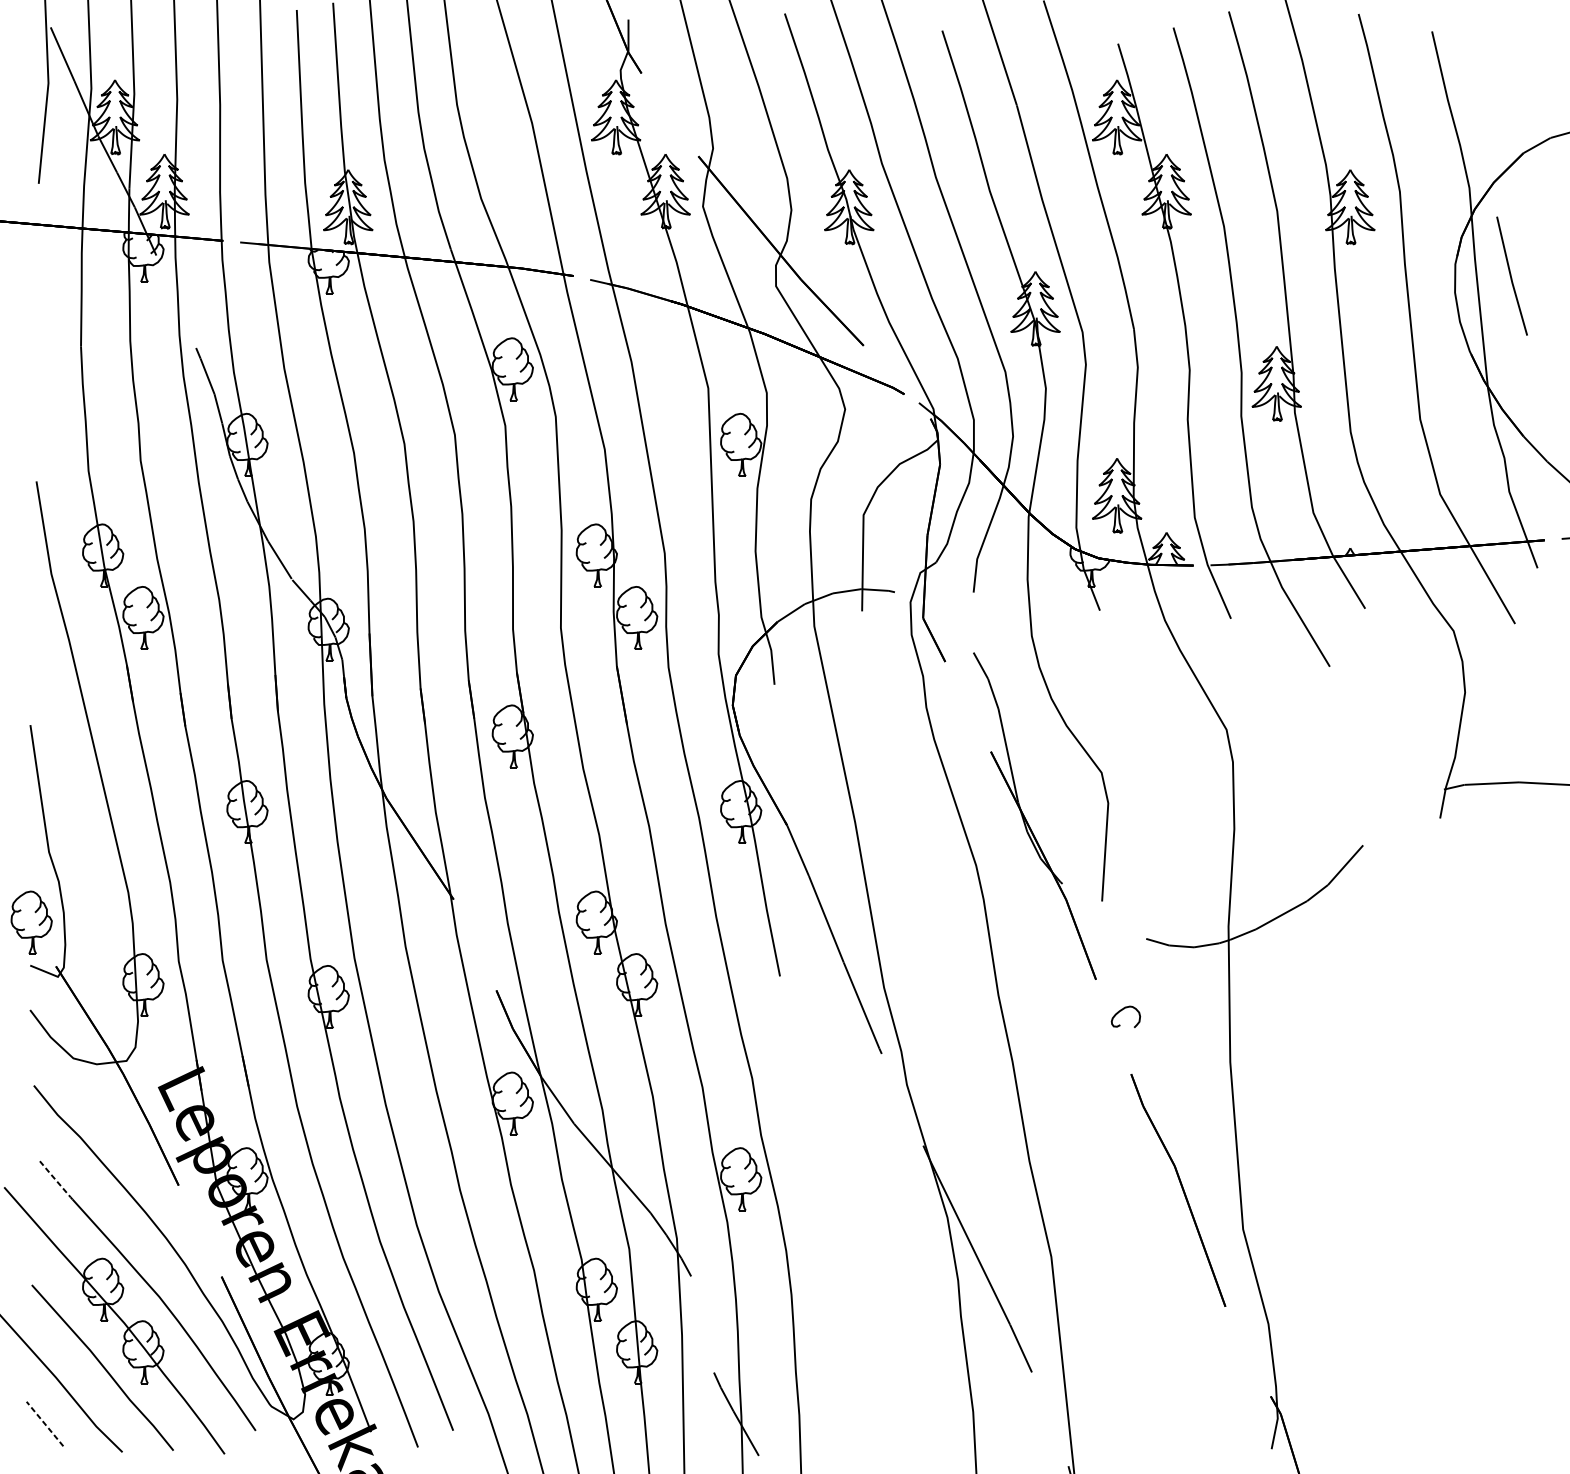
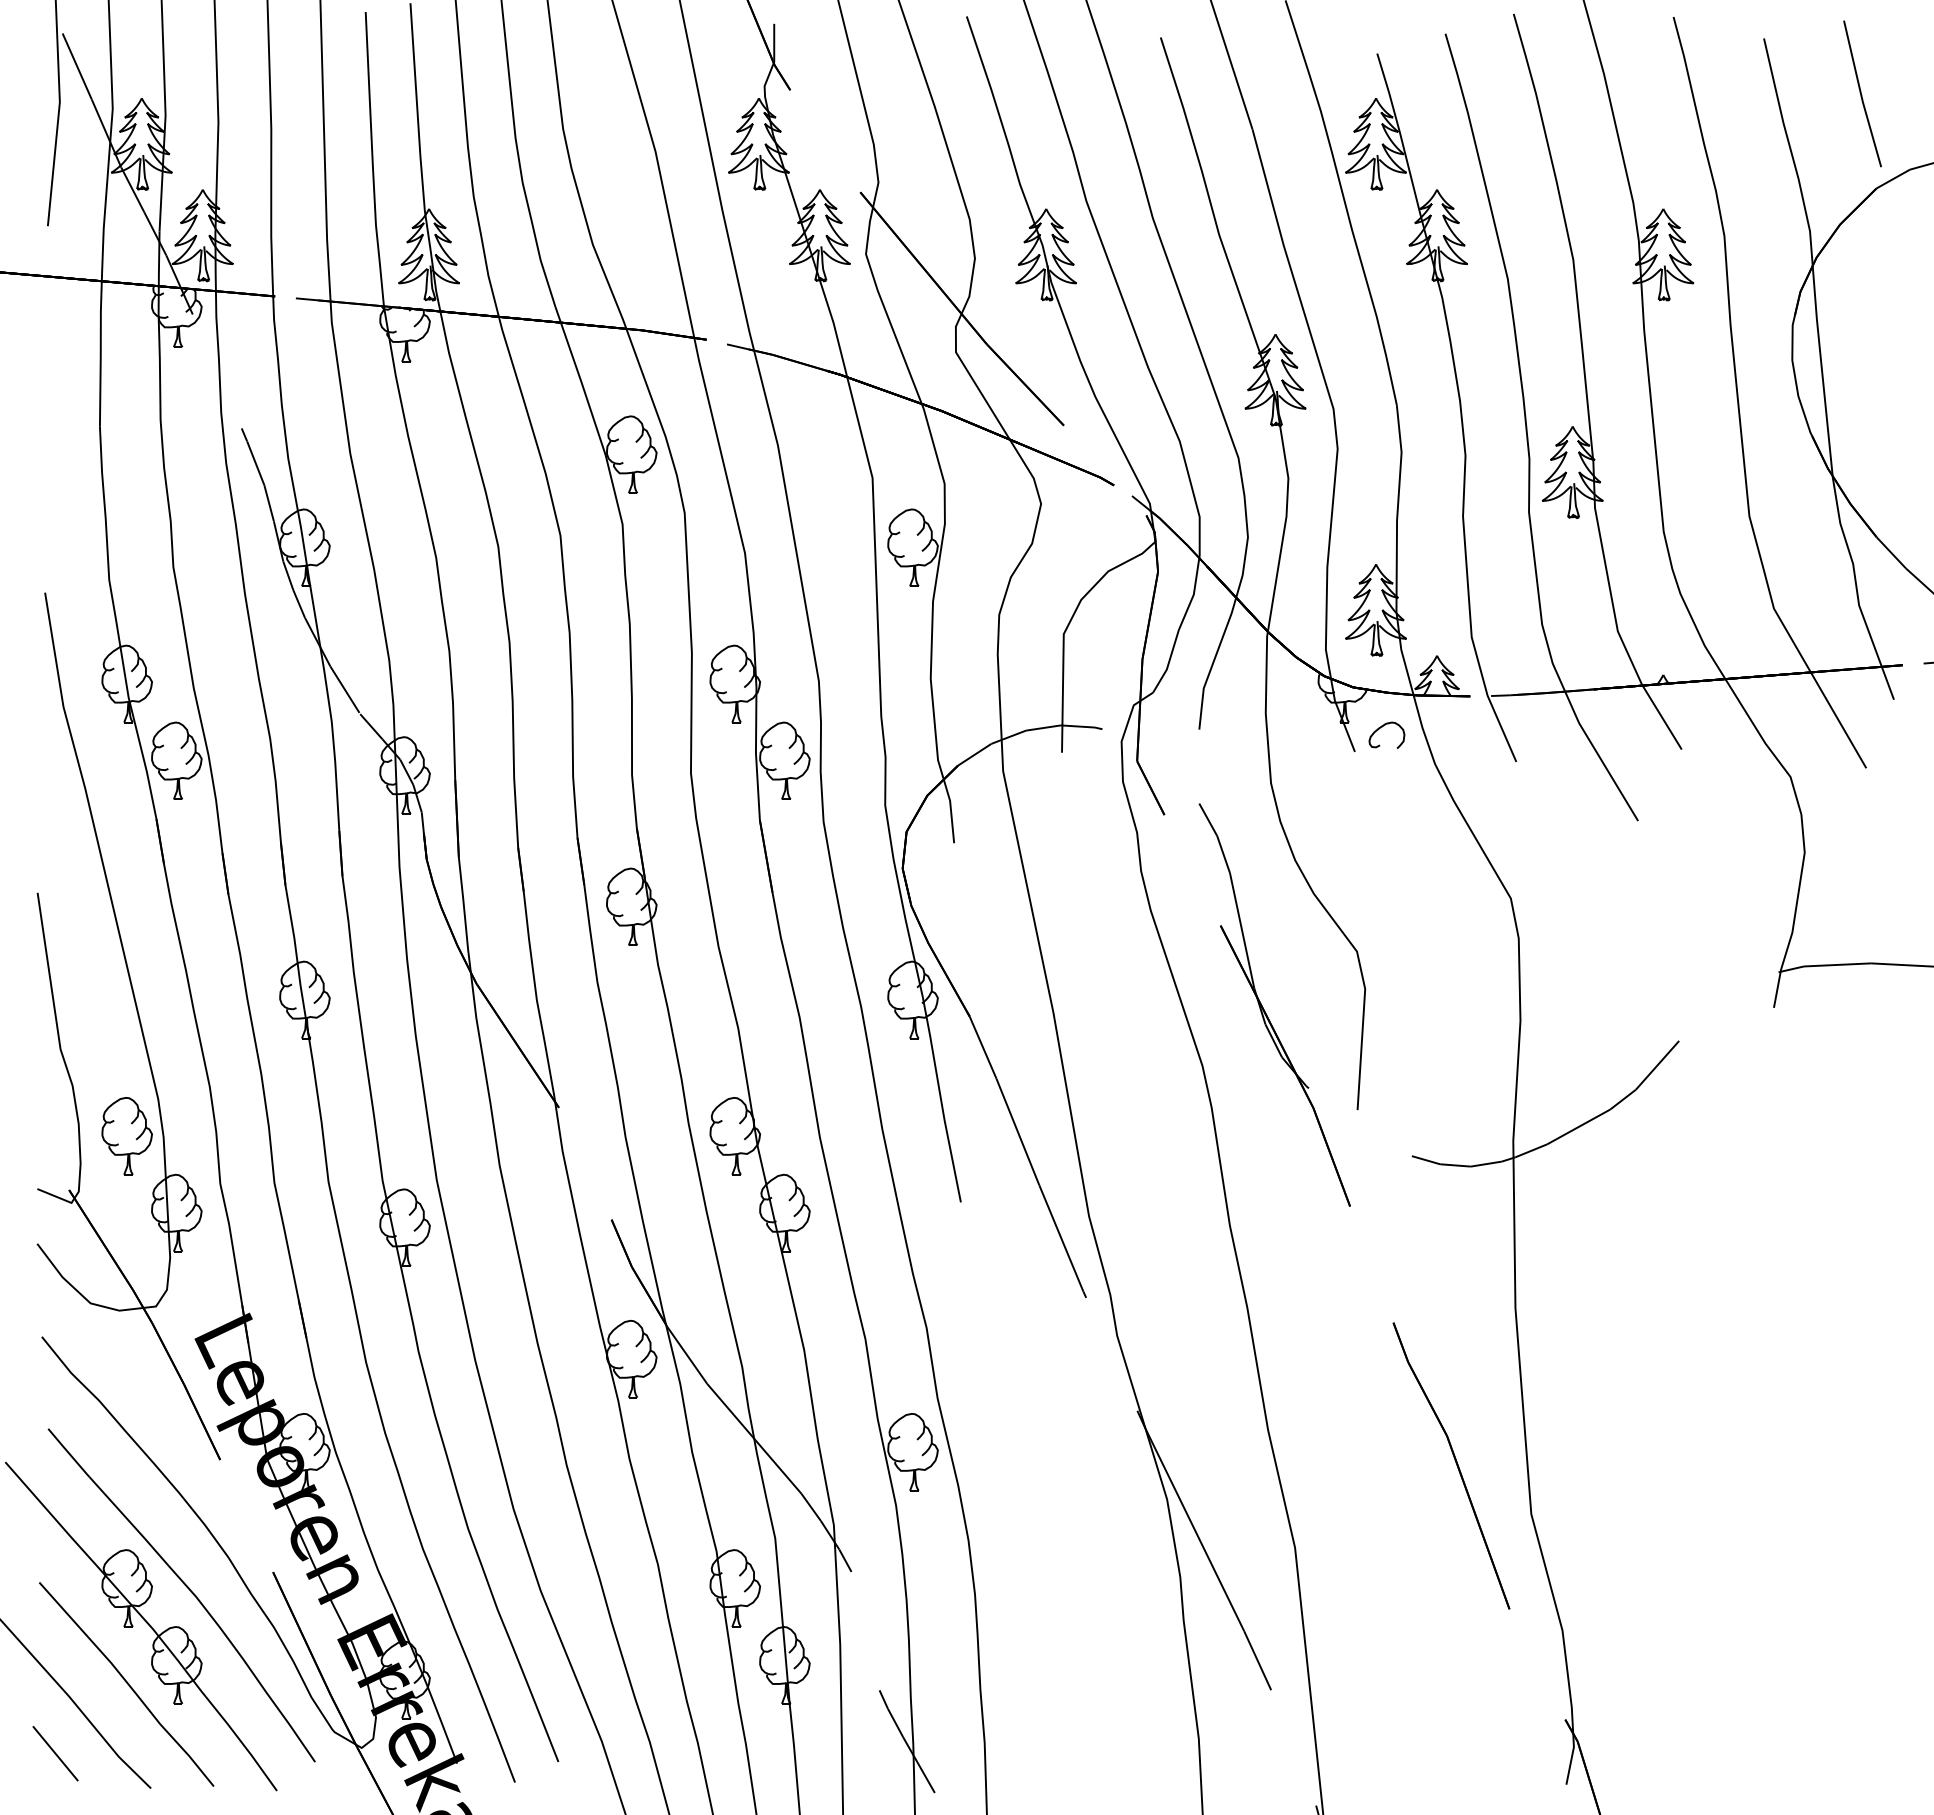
line: (1511, 275) -> (1861, 93), moved
part: (31, 922) -> (126, 1136), moved
curve: (1122, 1010) -> (1382, 727), moved
line: (55, 1179) -> (68, 1452), dashed -> solid
line: (44, 1423) -> (55, 1753), dashed -> solid

